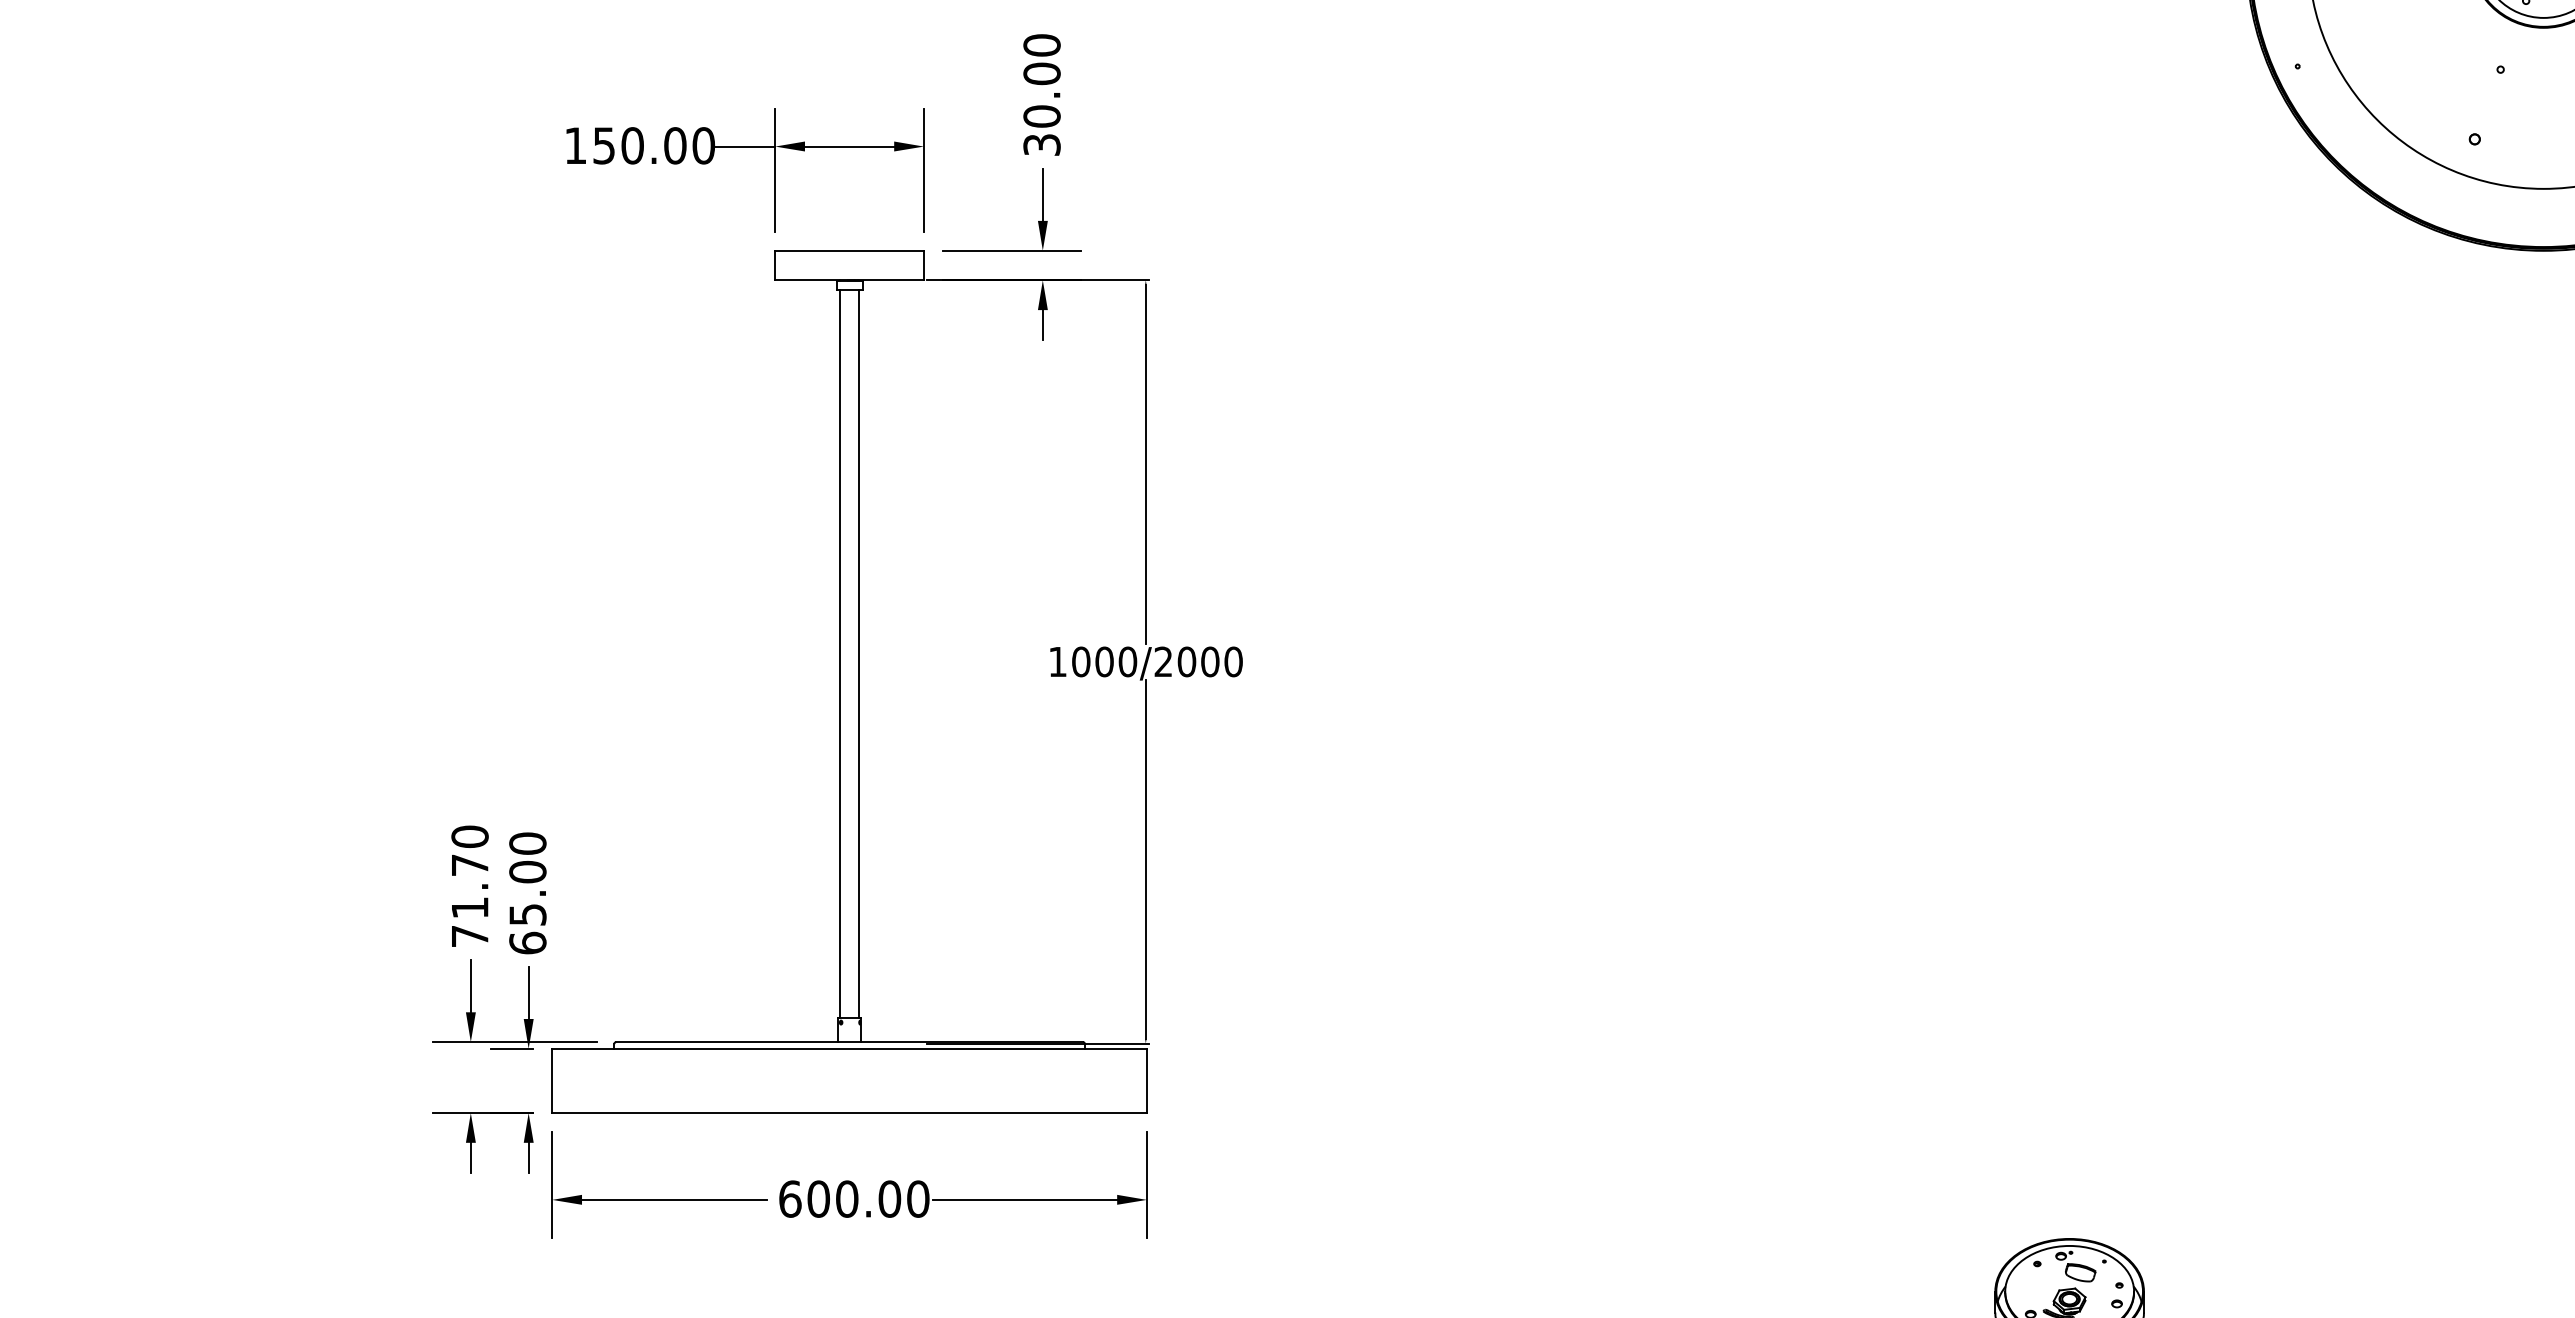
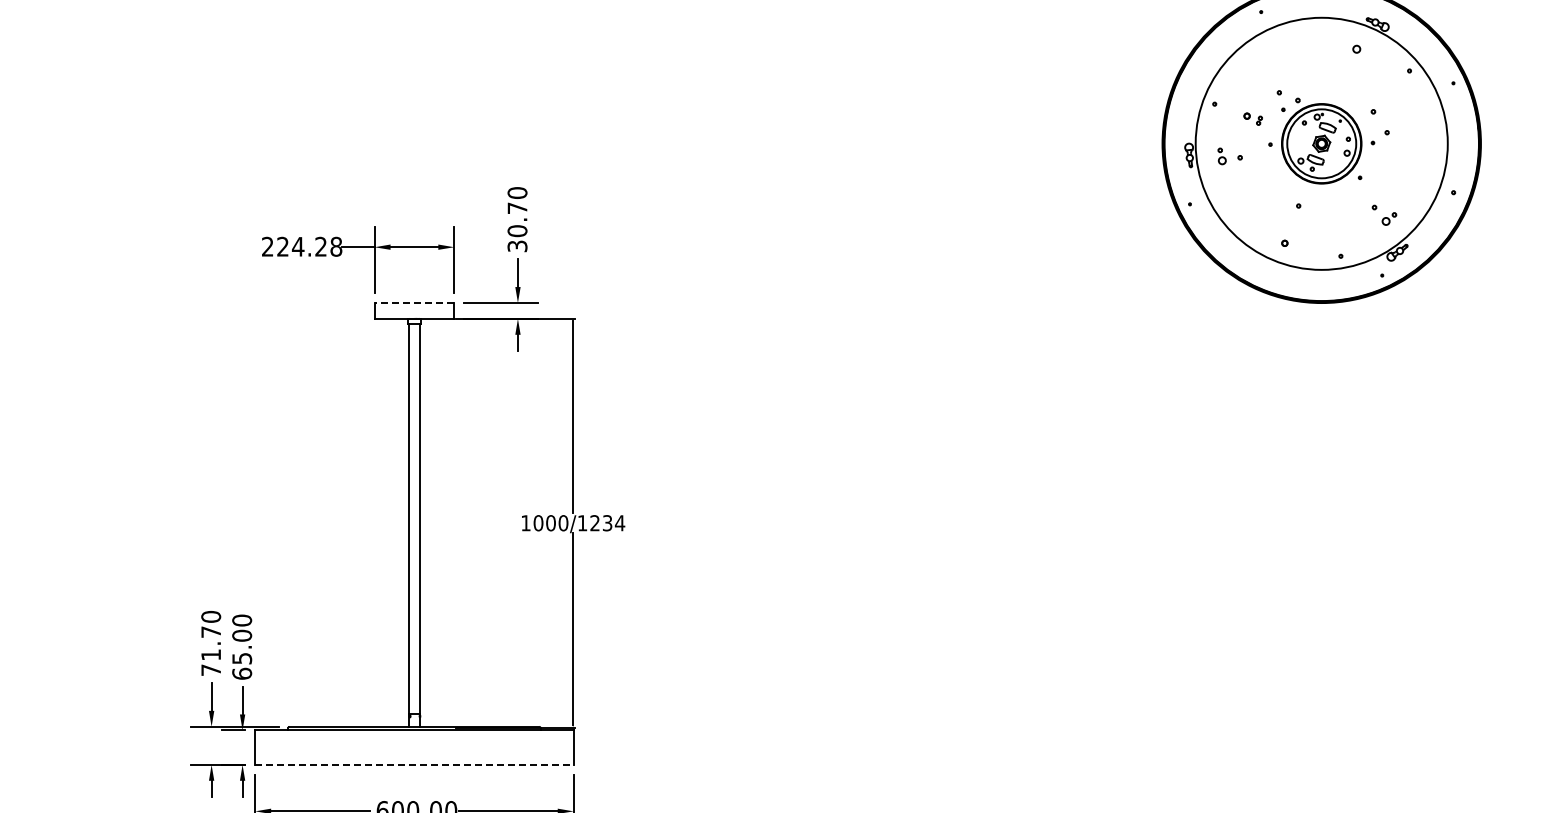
text: (1042, 74) -> (517, 208), 30.00 -> 30.70
text: (640, 145) -> (302, 246), 150.00 -> 224.28
line: (849, 249) -> (414, 302), solid -> dashed
text: (1198, 662) -> (601, 523), 1000/2000 -> 1000/1234
line: (849, 1112) -> (414, 764), solid -> dashed

